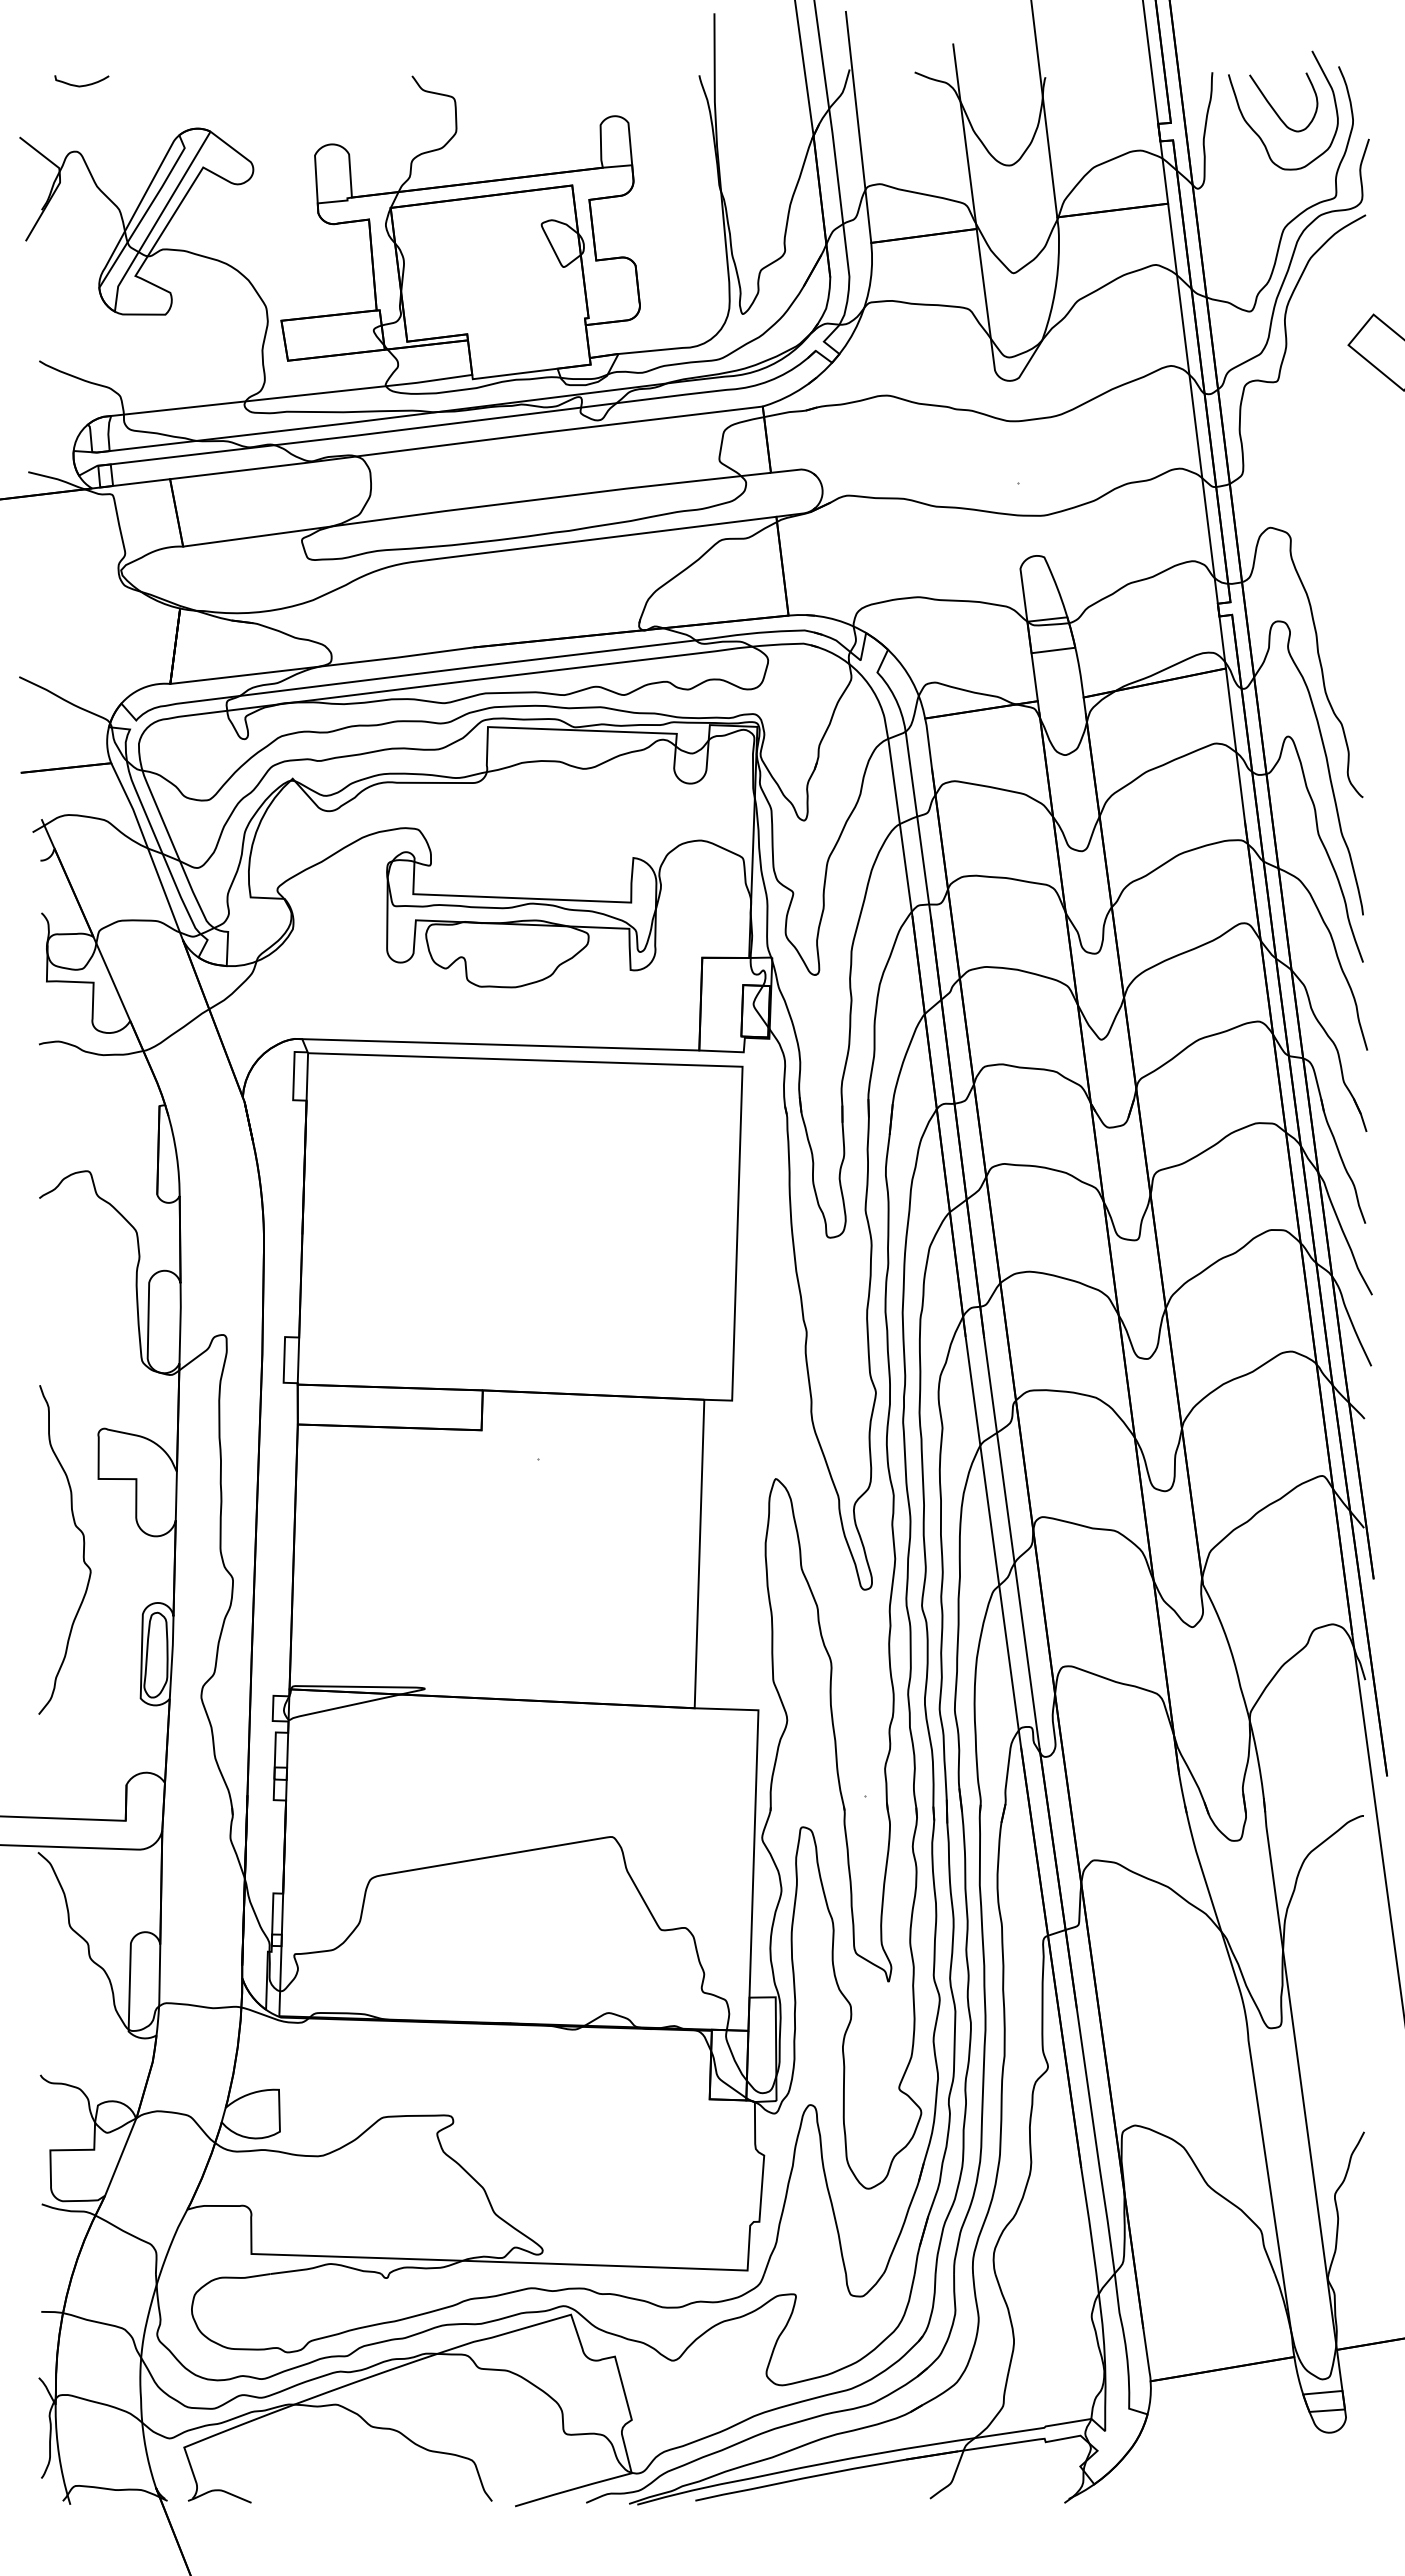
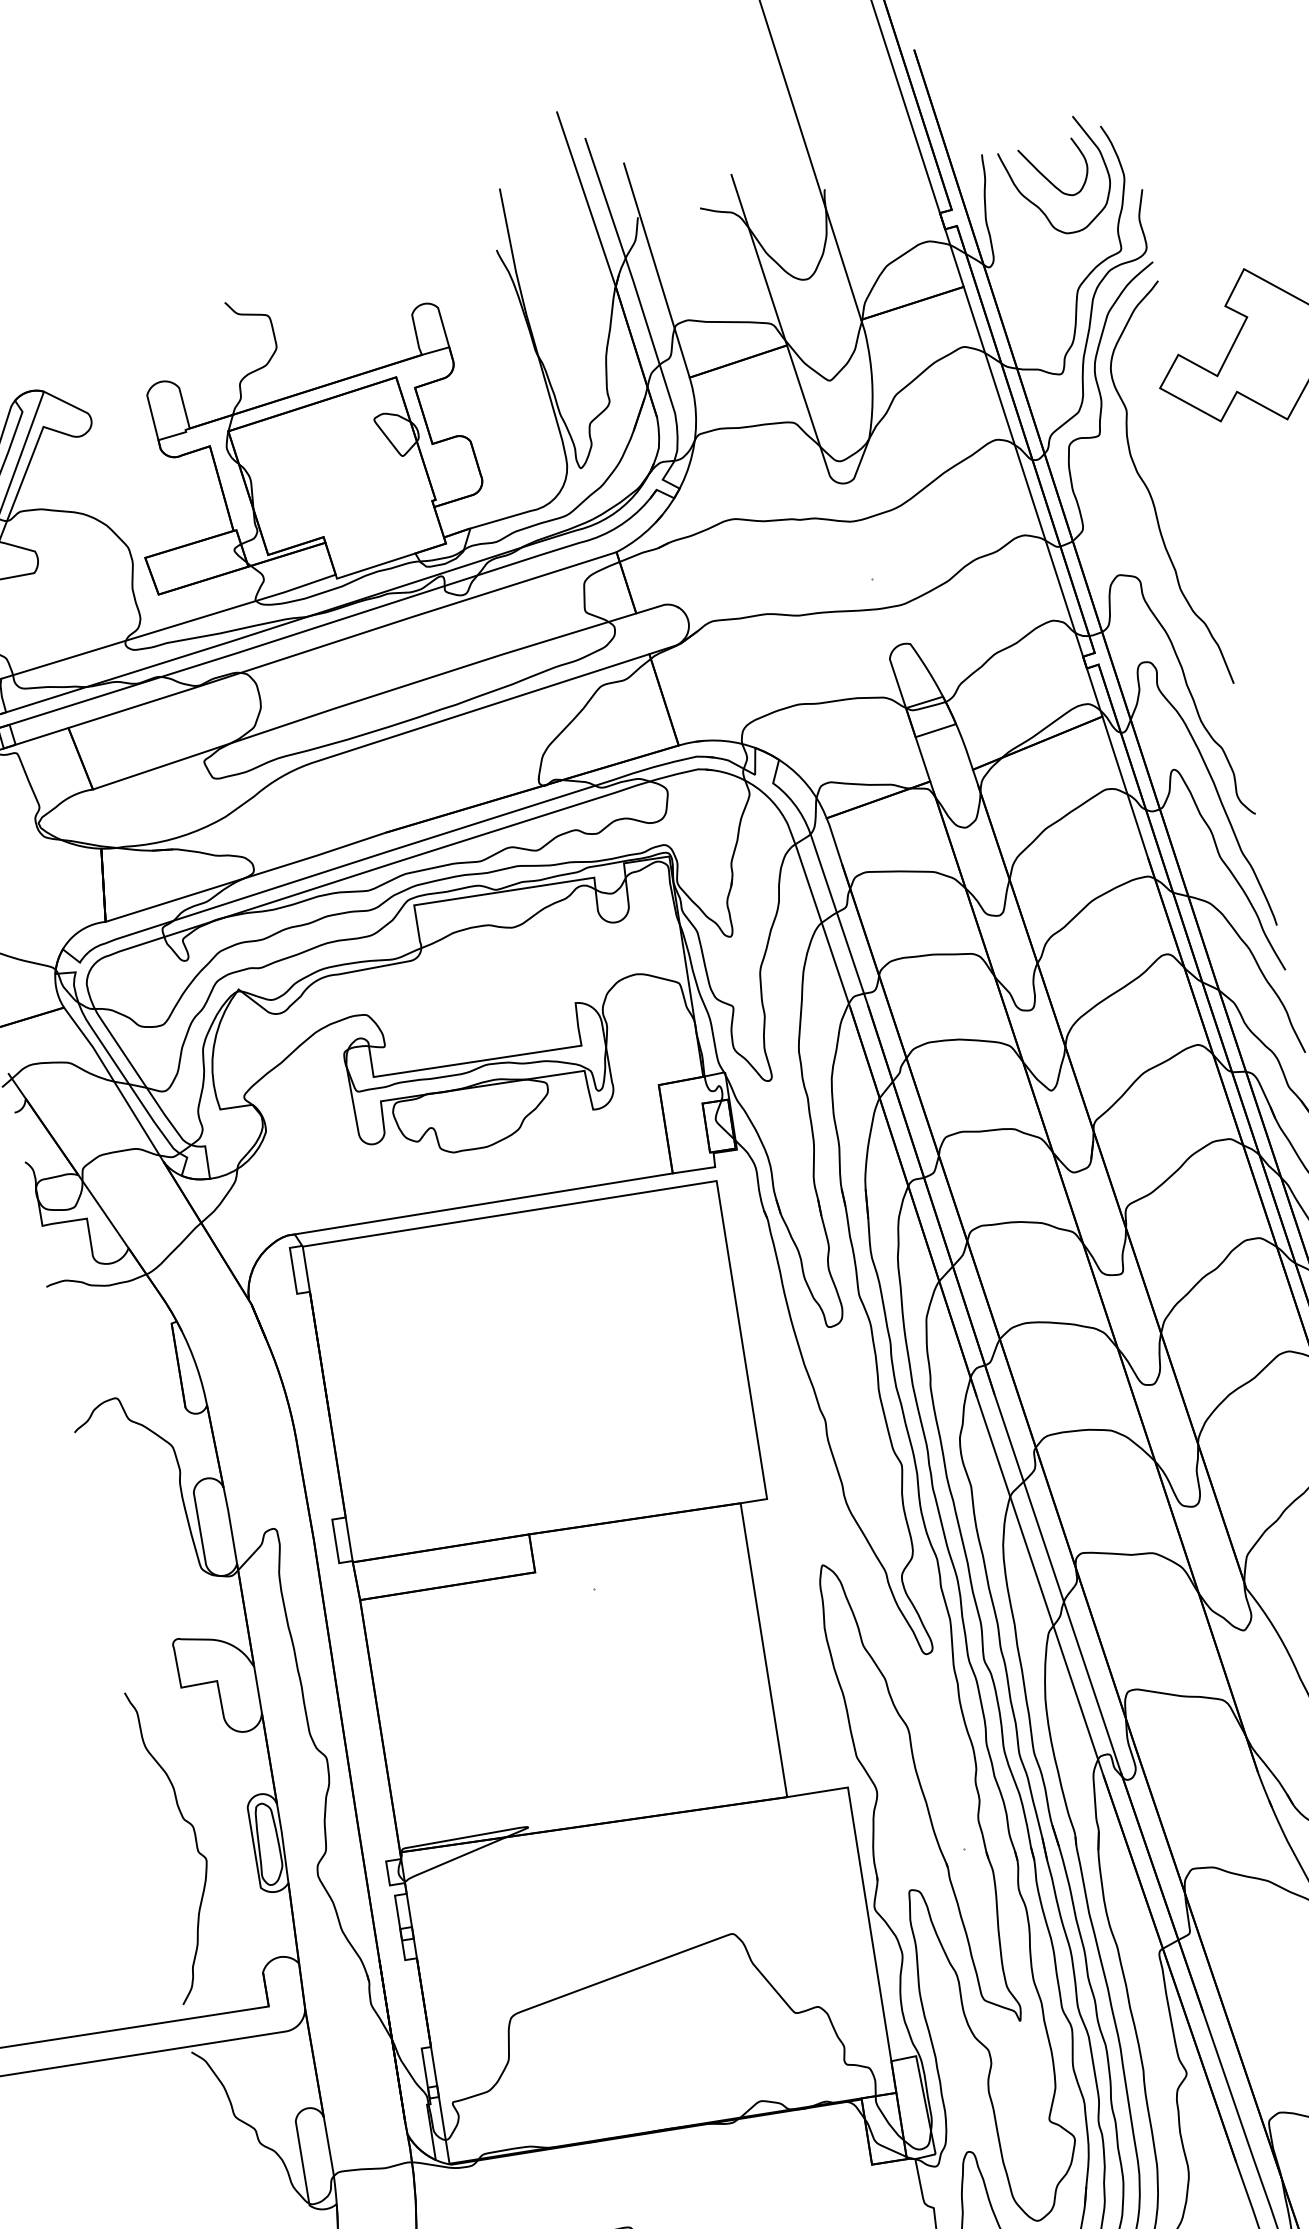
curve: (1318, 449) -> (1150, 492), added
curve: (83, 1549) -> (195, 1840), moved

